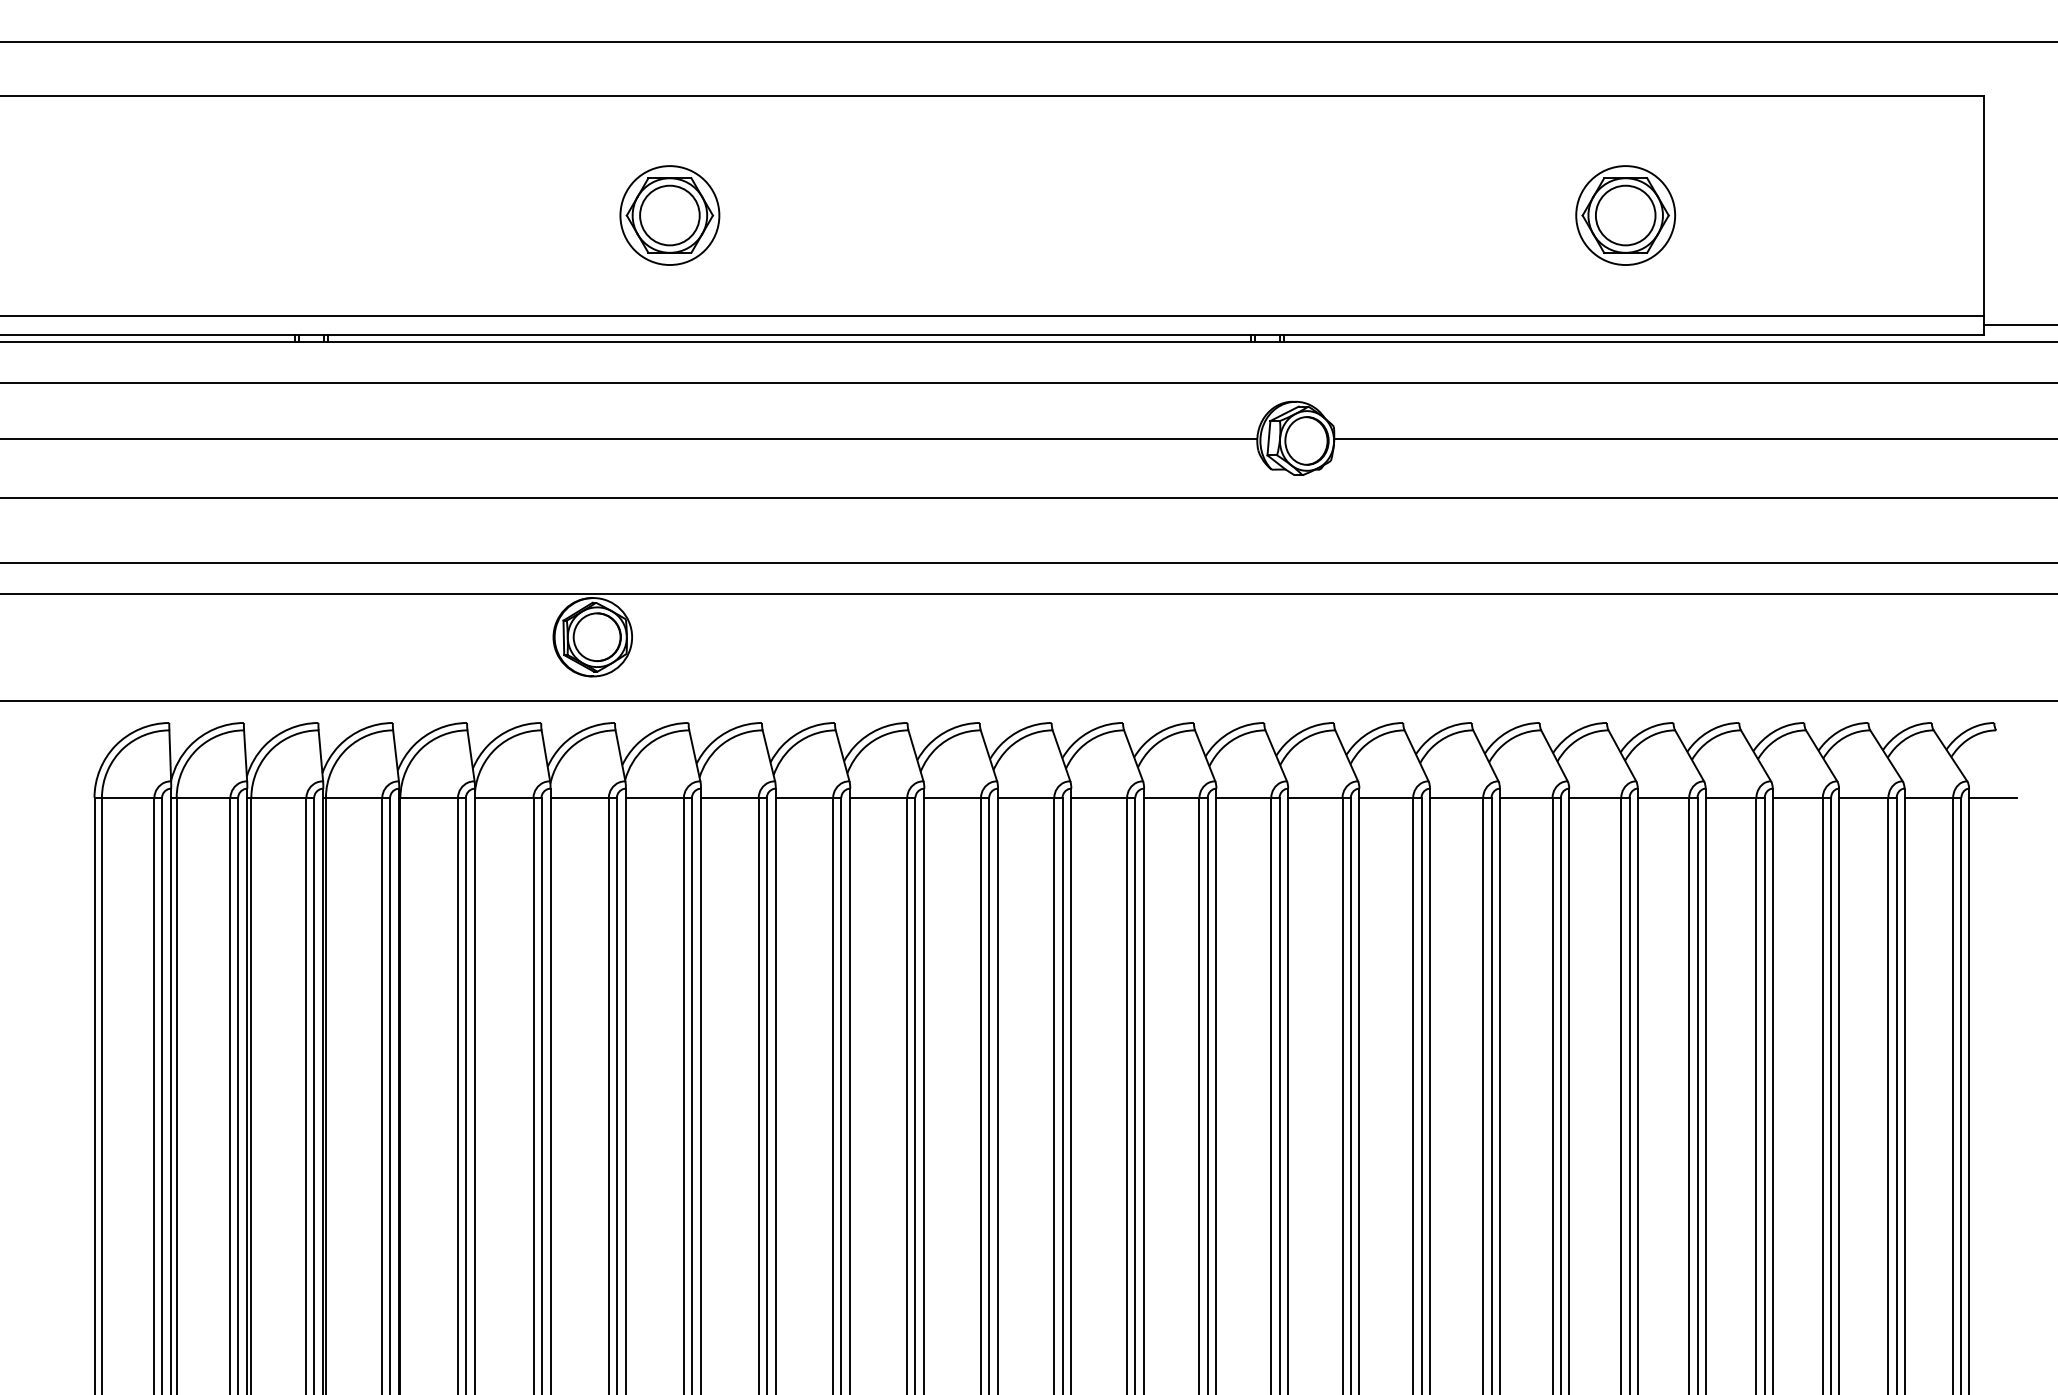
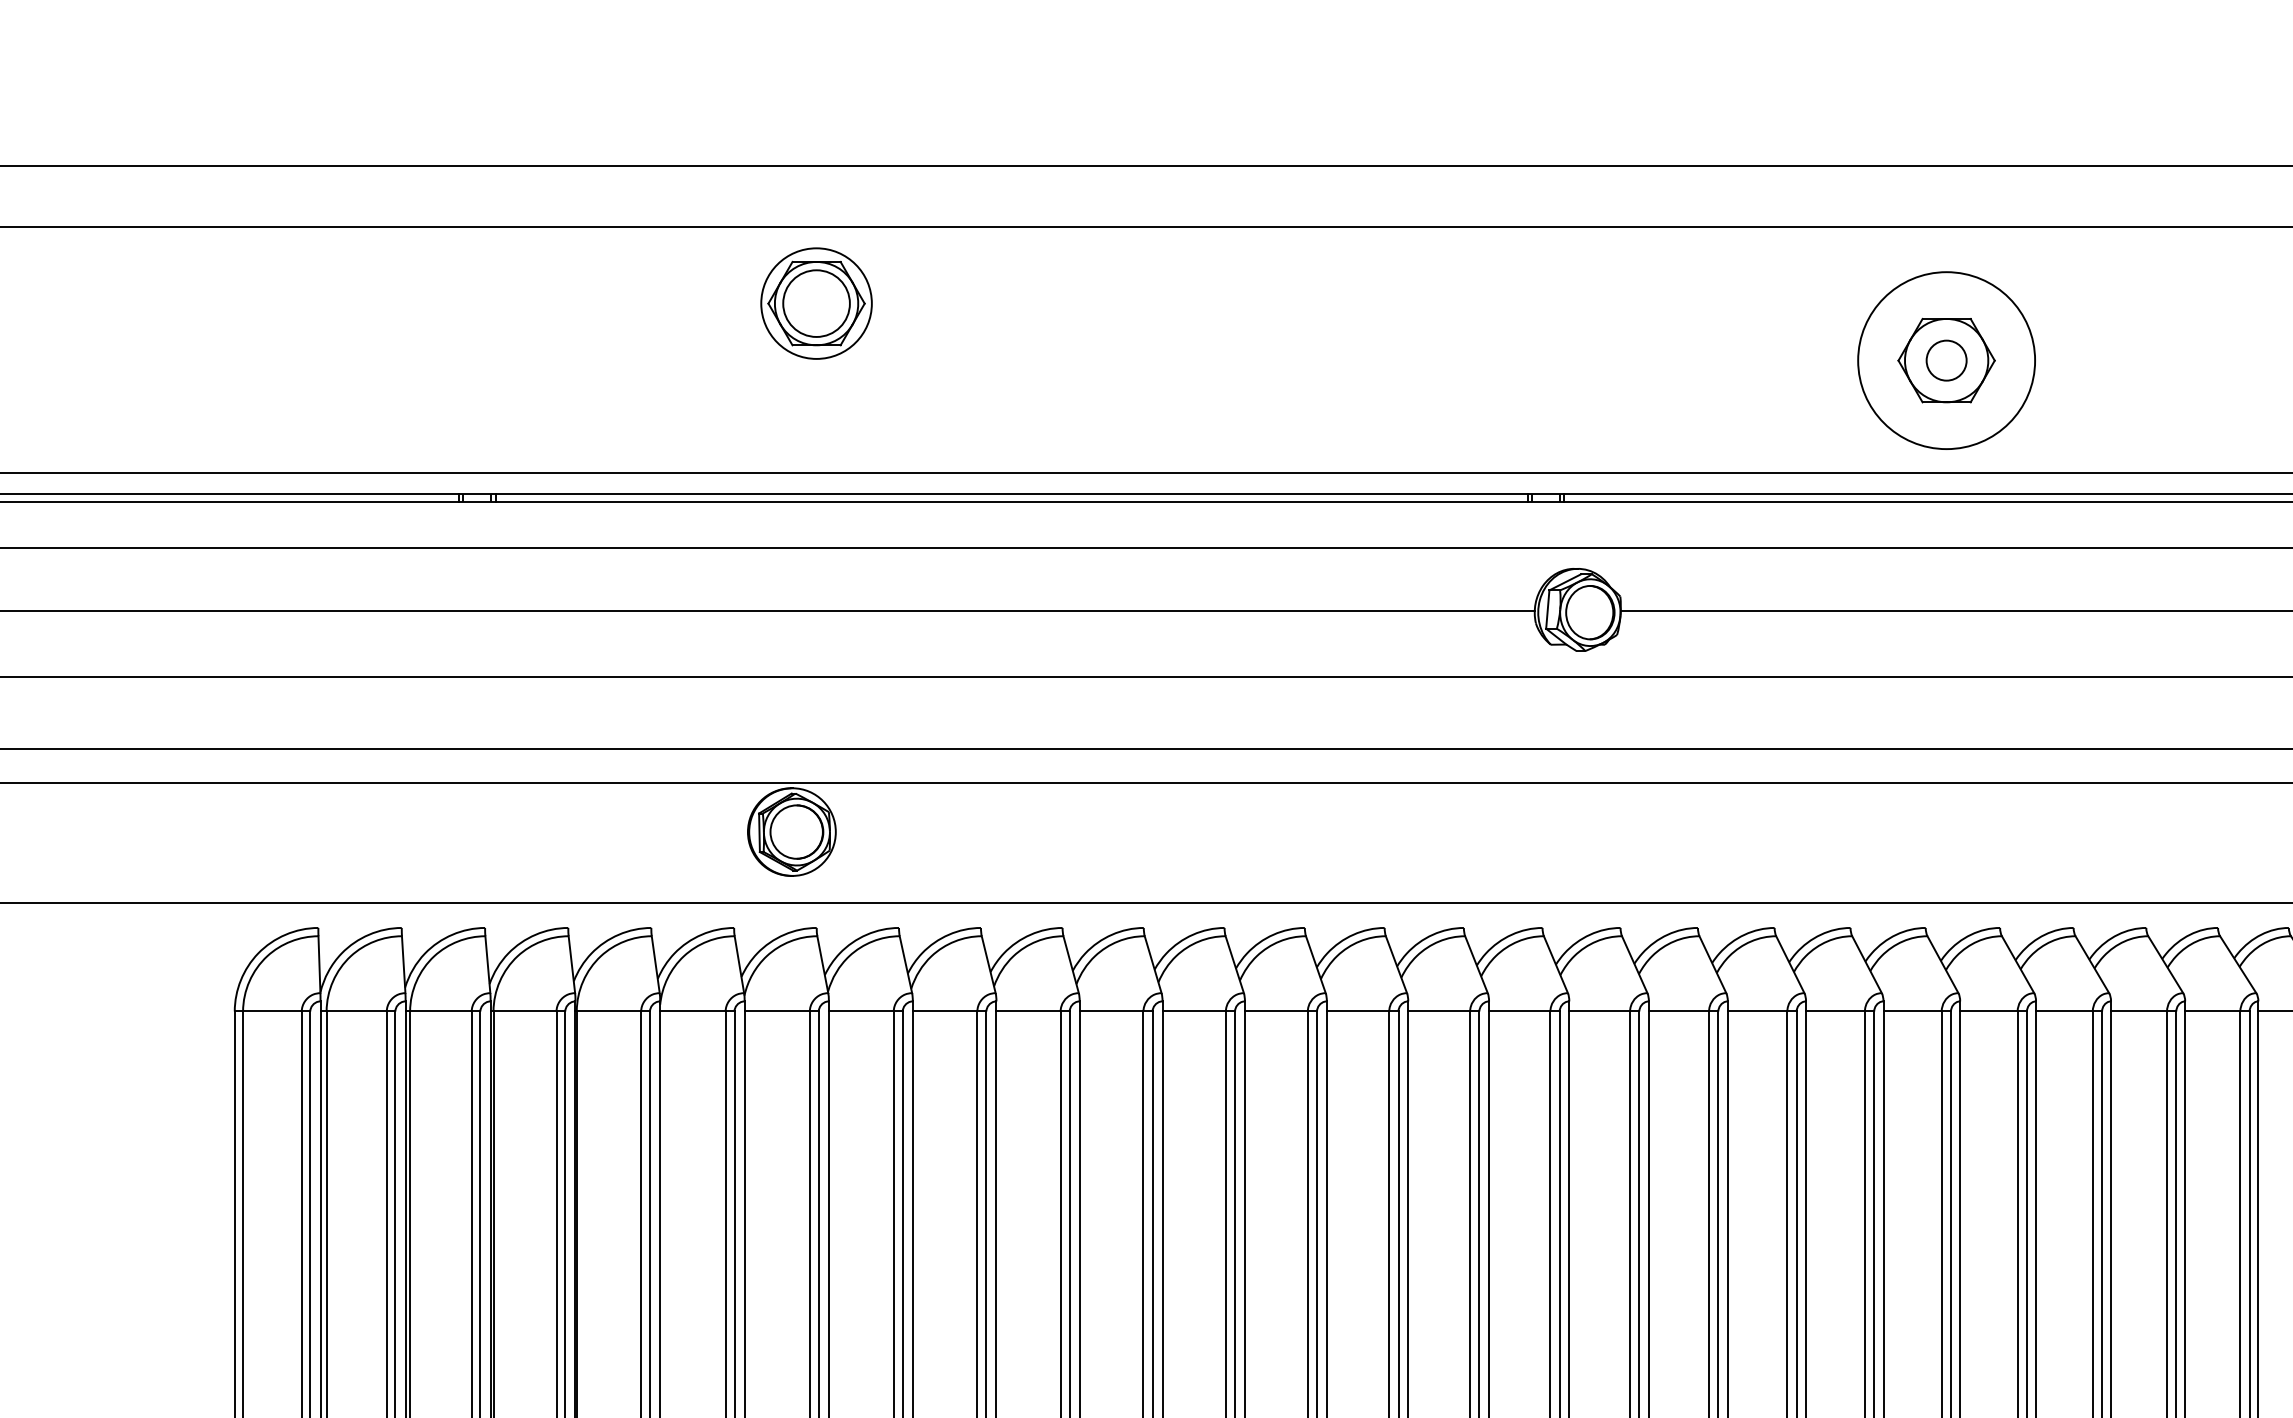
part: (669, 215) -> (816, 303), moved
circle: (1625, 215) -> (1946, 360), size x0.6
circle: (1625, 215) -> (1946, 360), size x1.6

